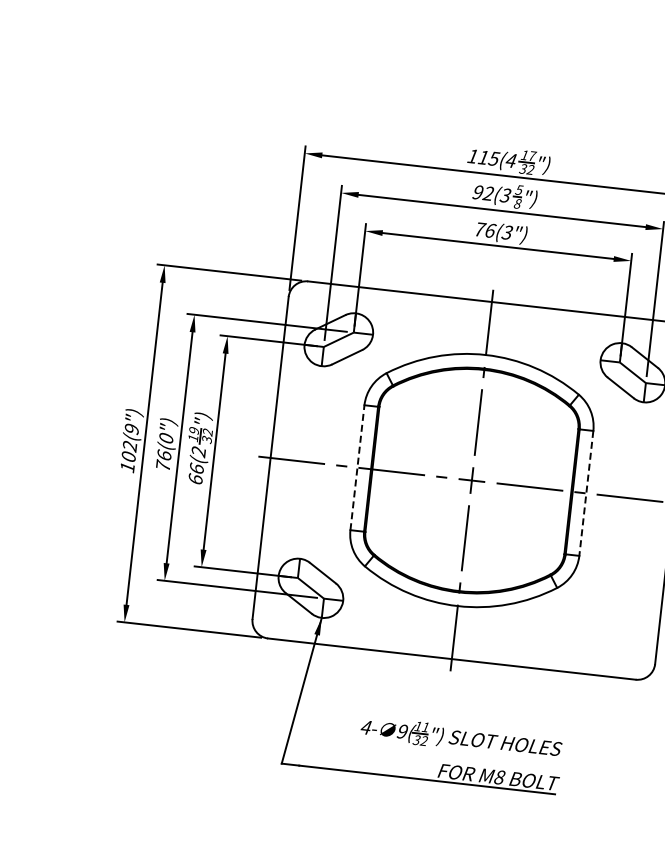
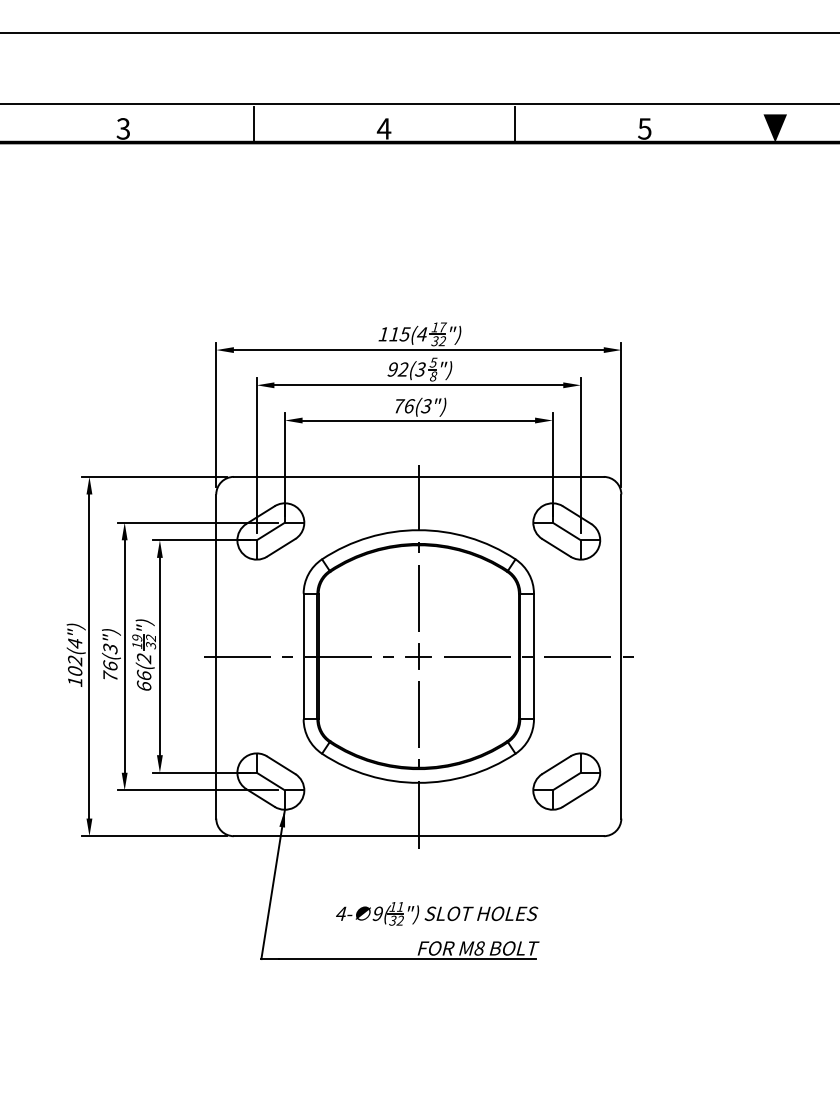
text: (132, 429) -> (75, 643), 102(9") -> 102(4")
text: (166, 438) -> (110, 648), 76(0") -> 76(3")
line: (357, 467) -> (303, 656), dashed -> solid
line: (585, 493) -> (533, 656), dashed -> solid
part: (604, 621) -> (566, 781), added

